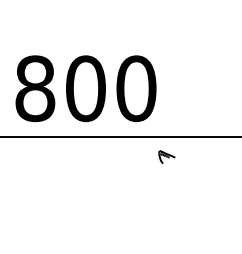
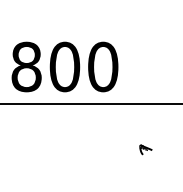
part: (166, 156) -> (145, 149), moved

